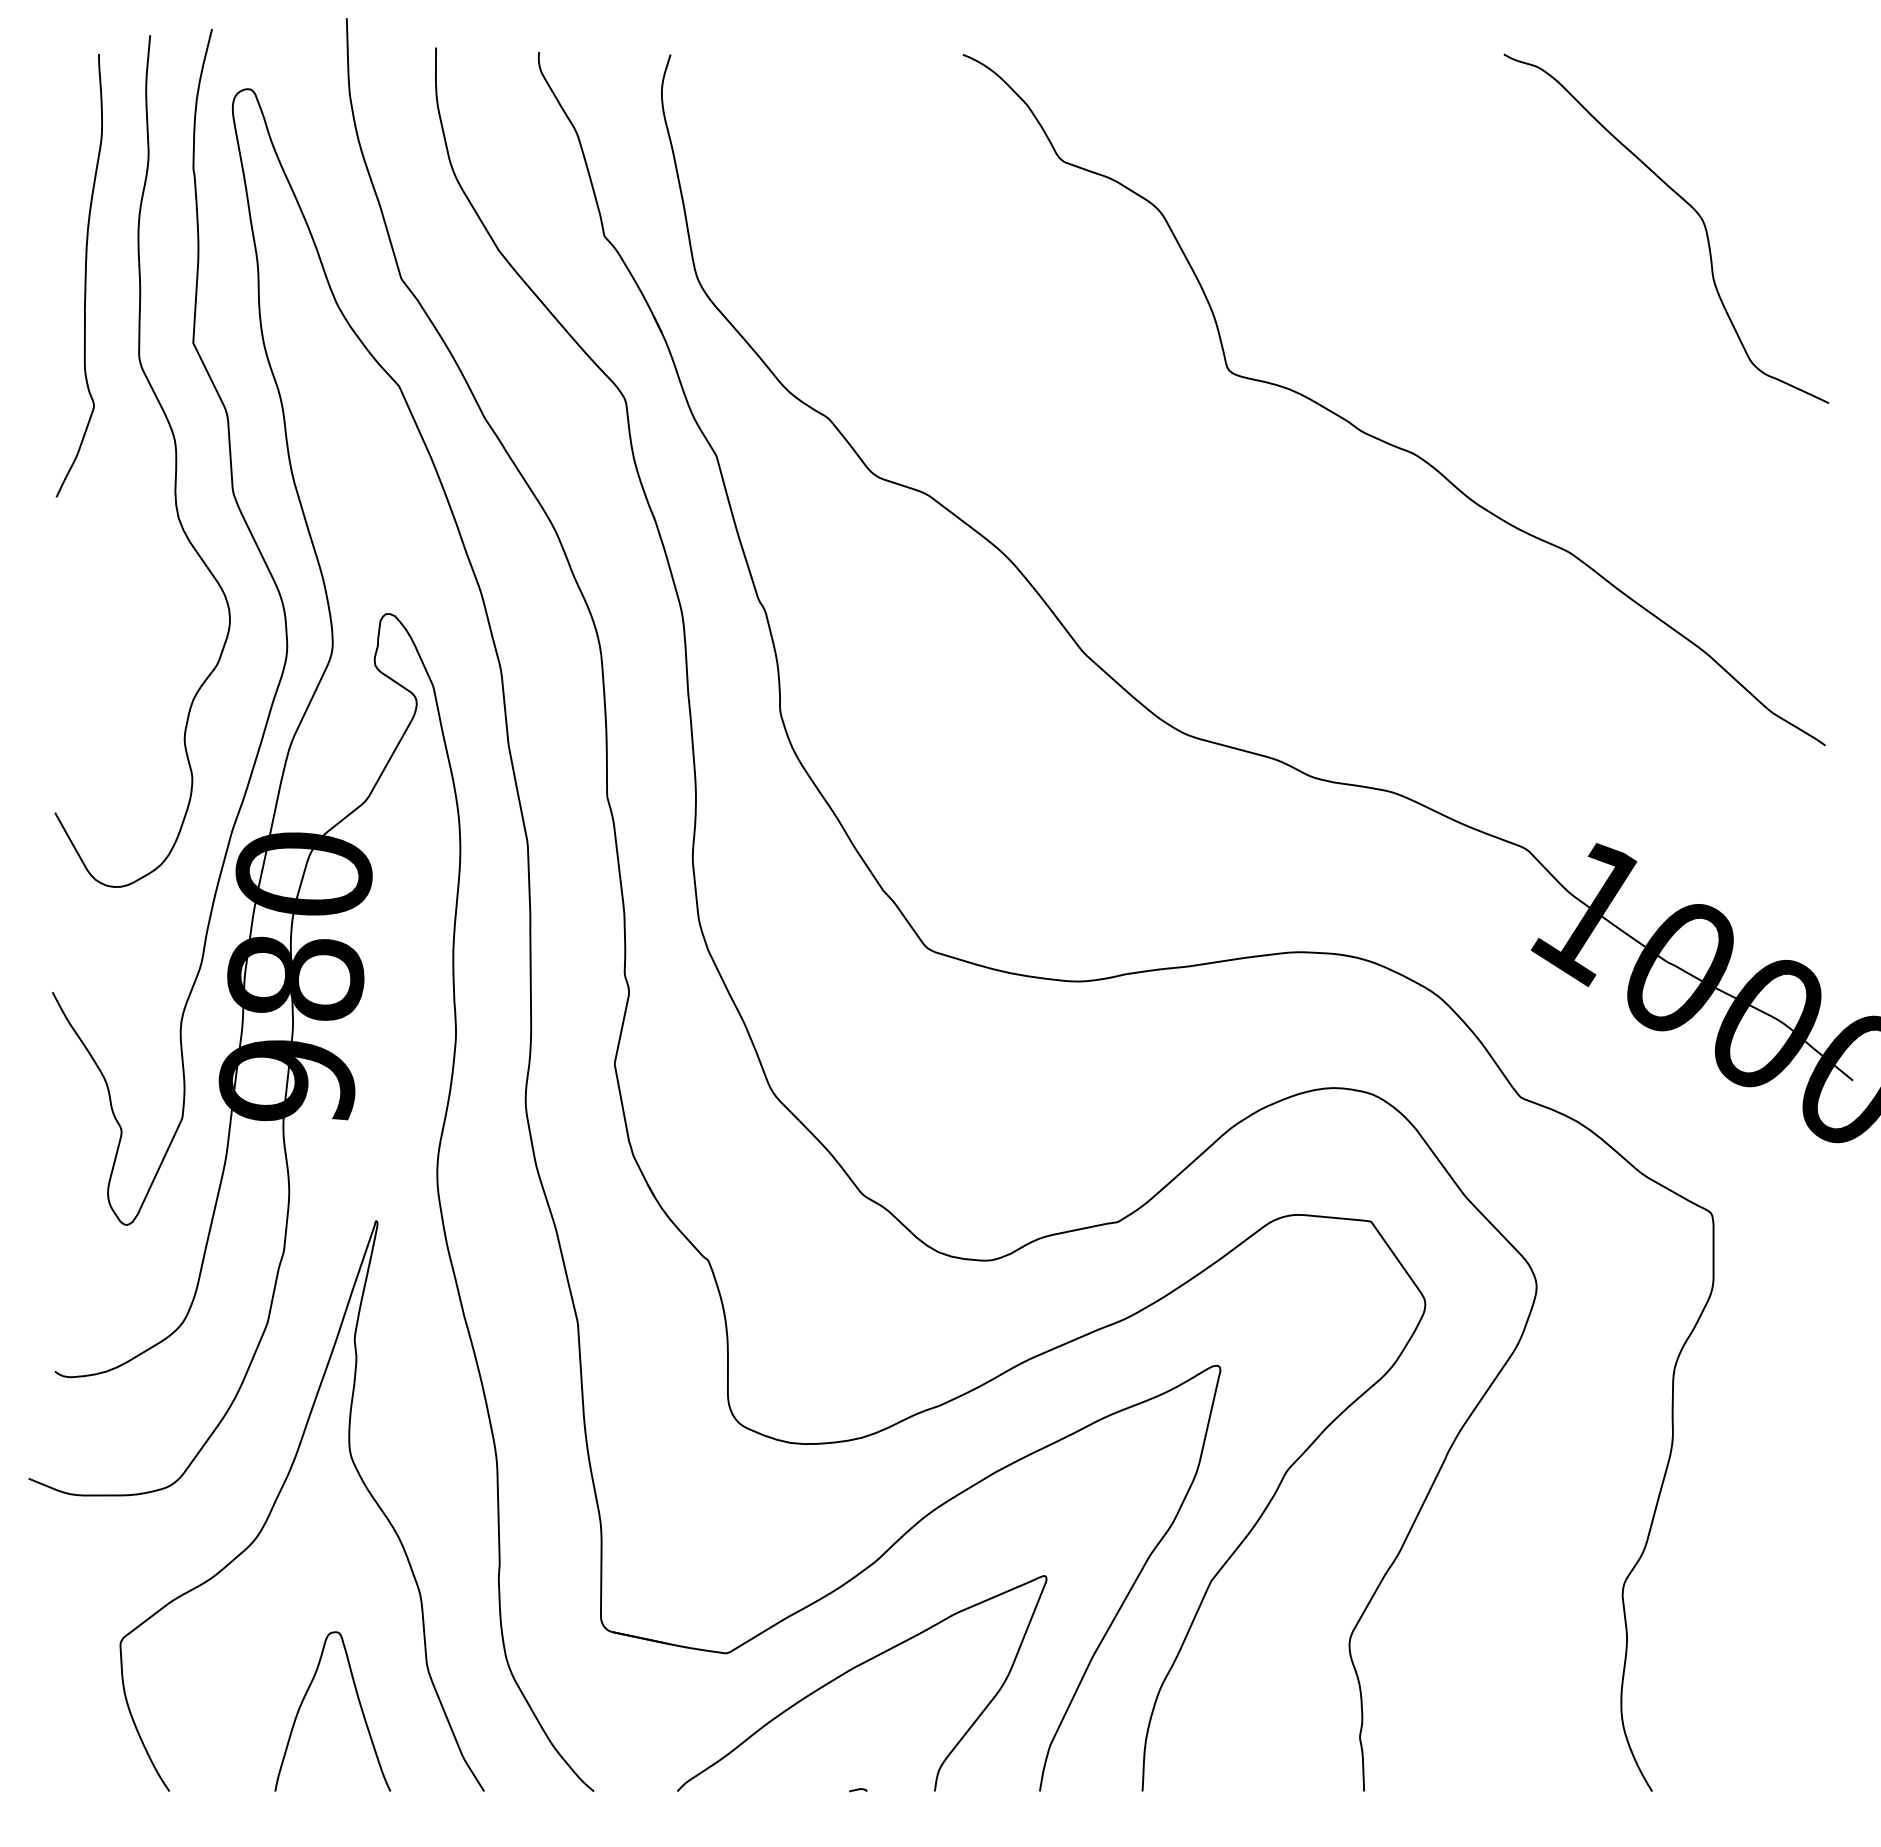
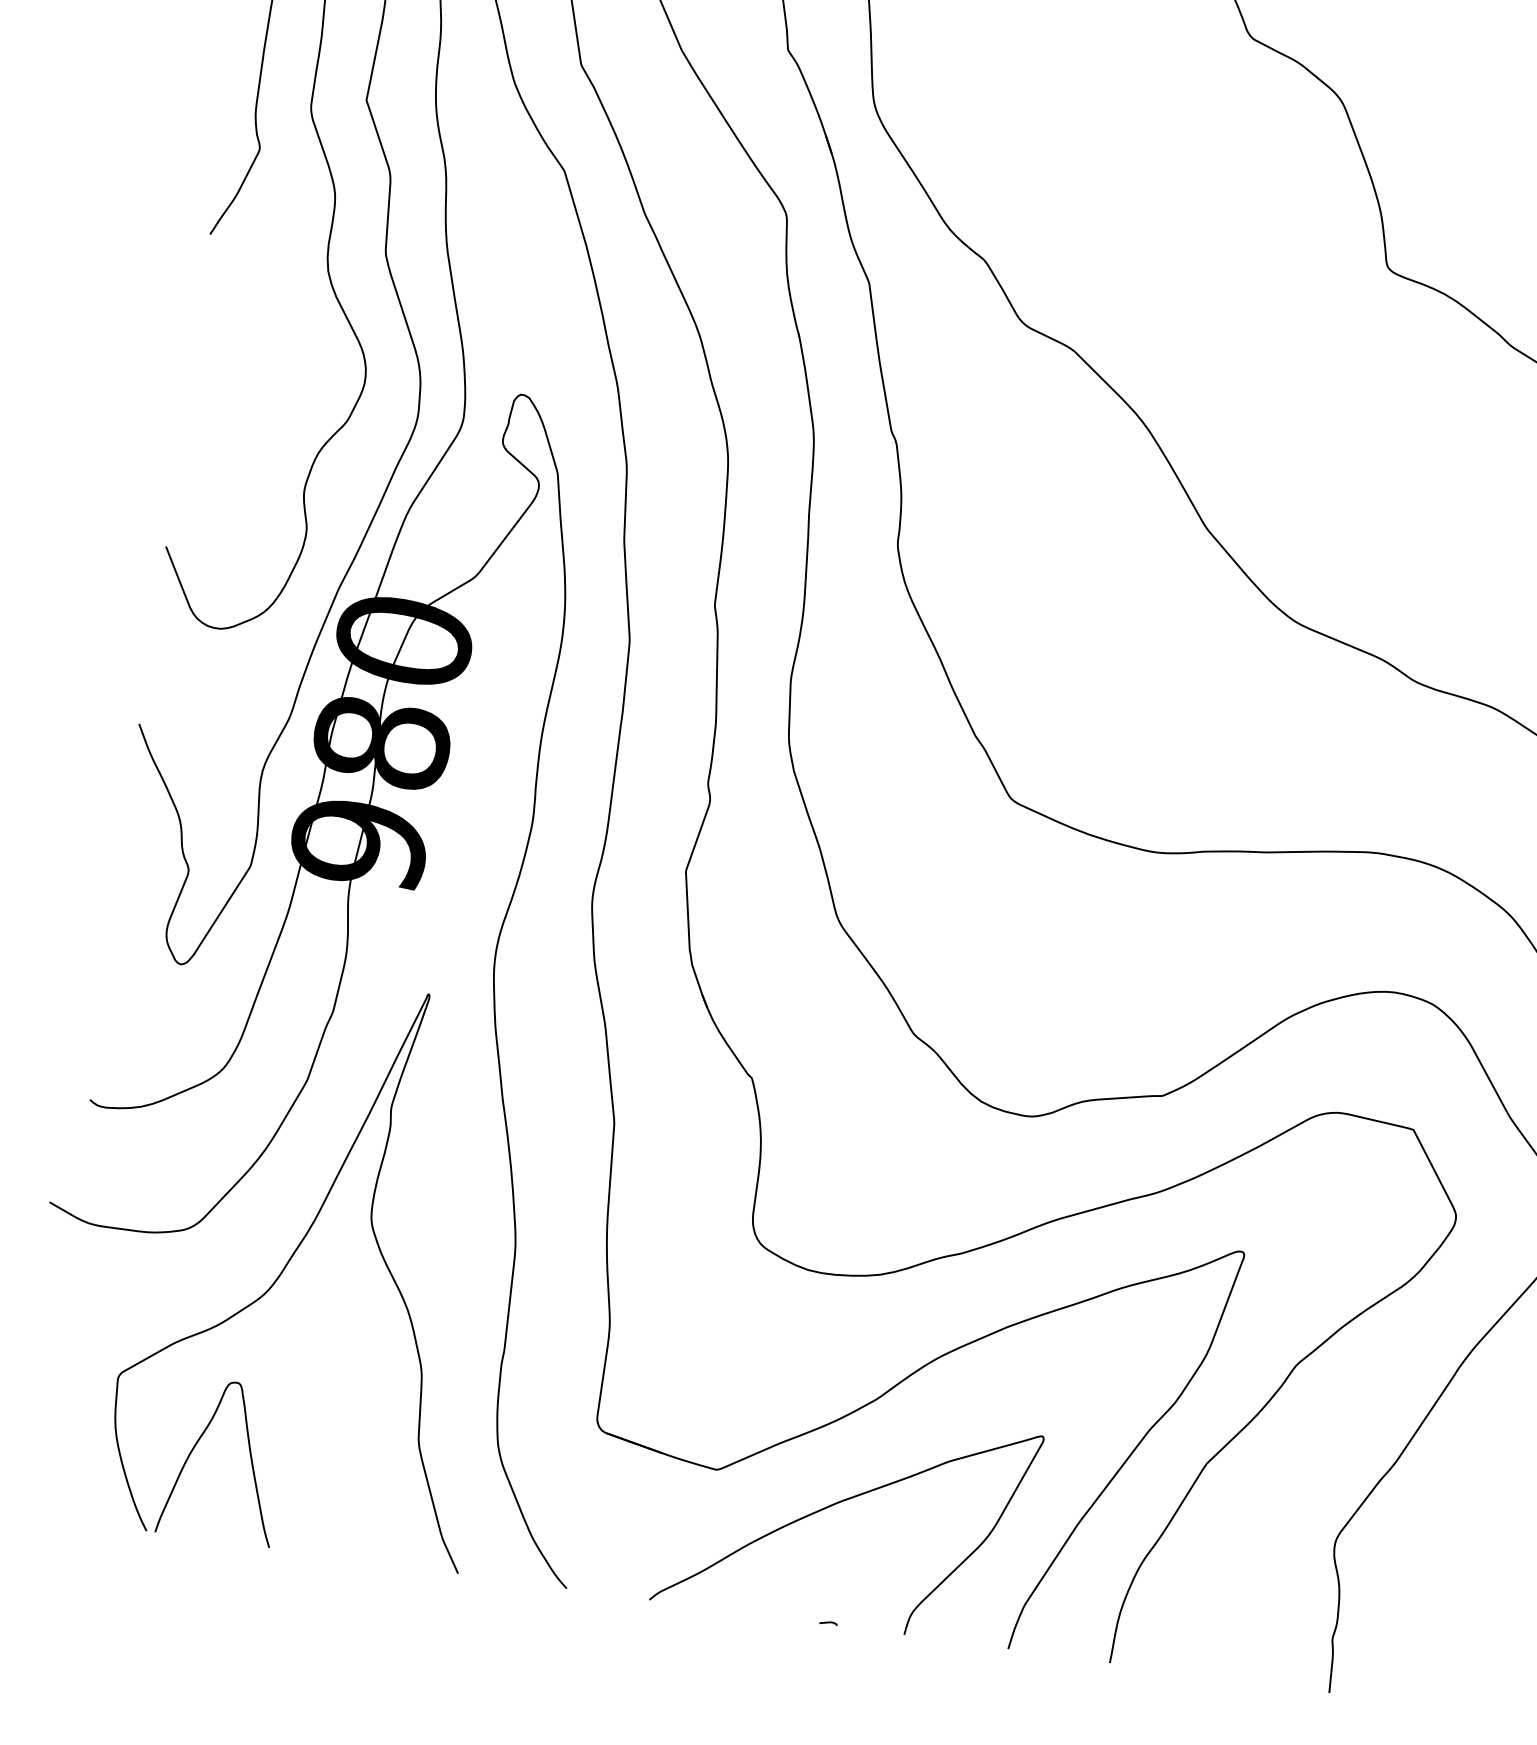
curve: (358, 1702) -> (249, 1455), moved

